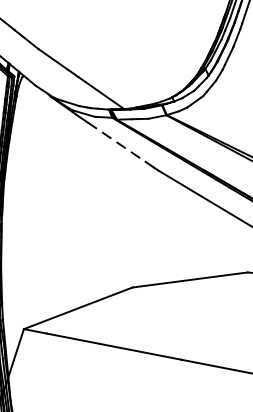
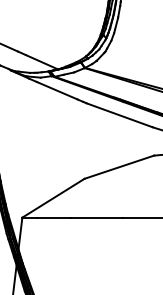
line: (117, 141) -> (57, 90), dashed -> solid

